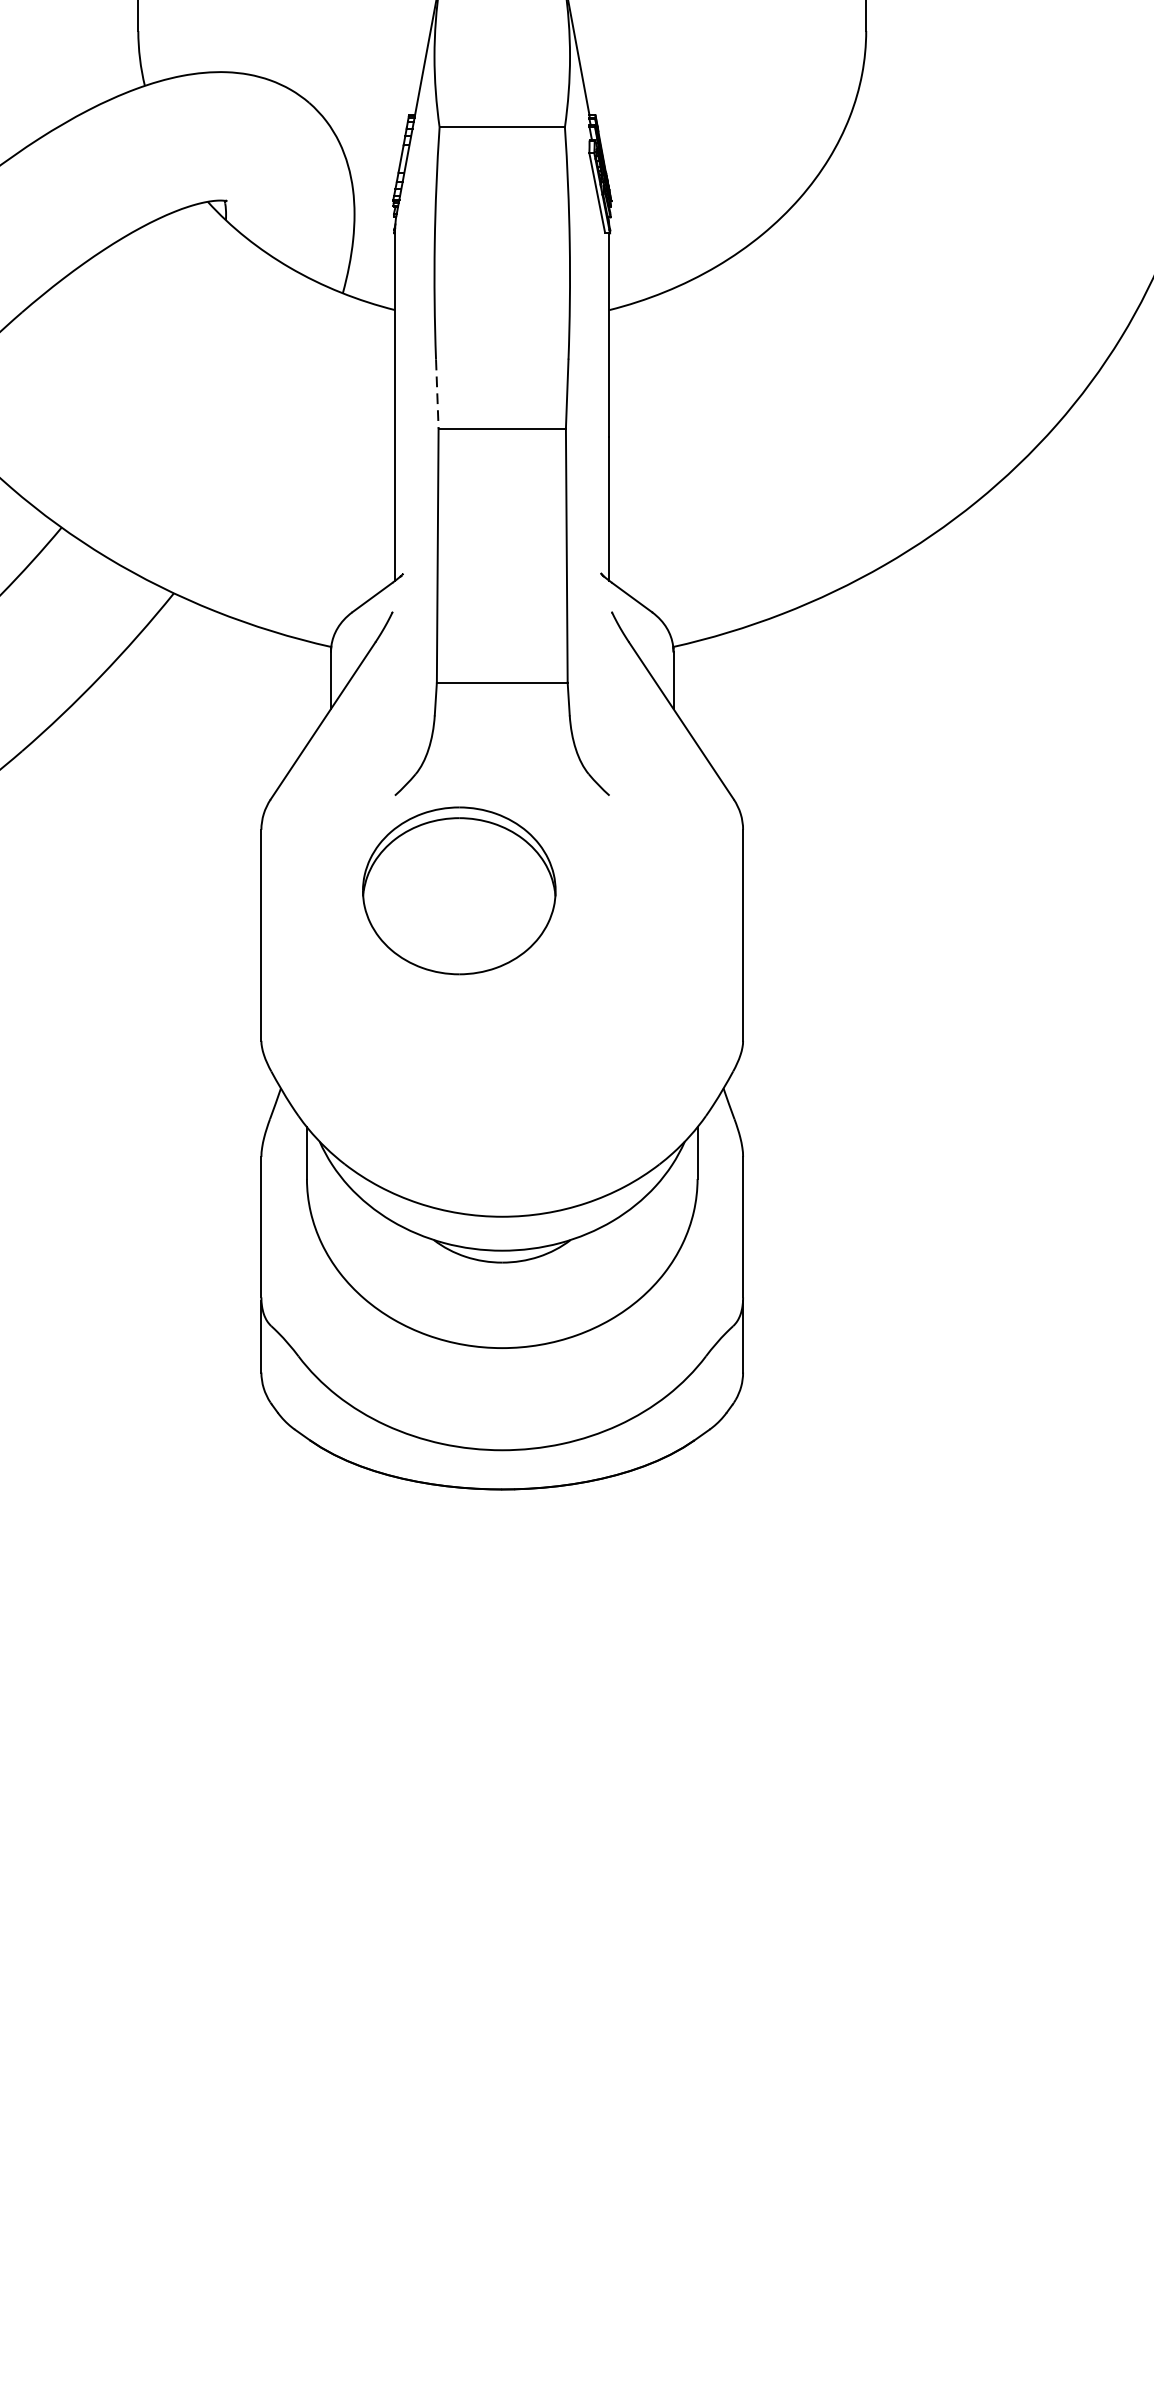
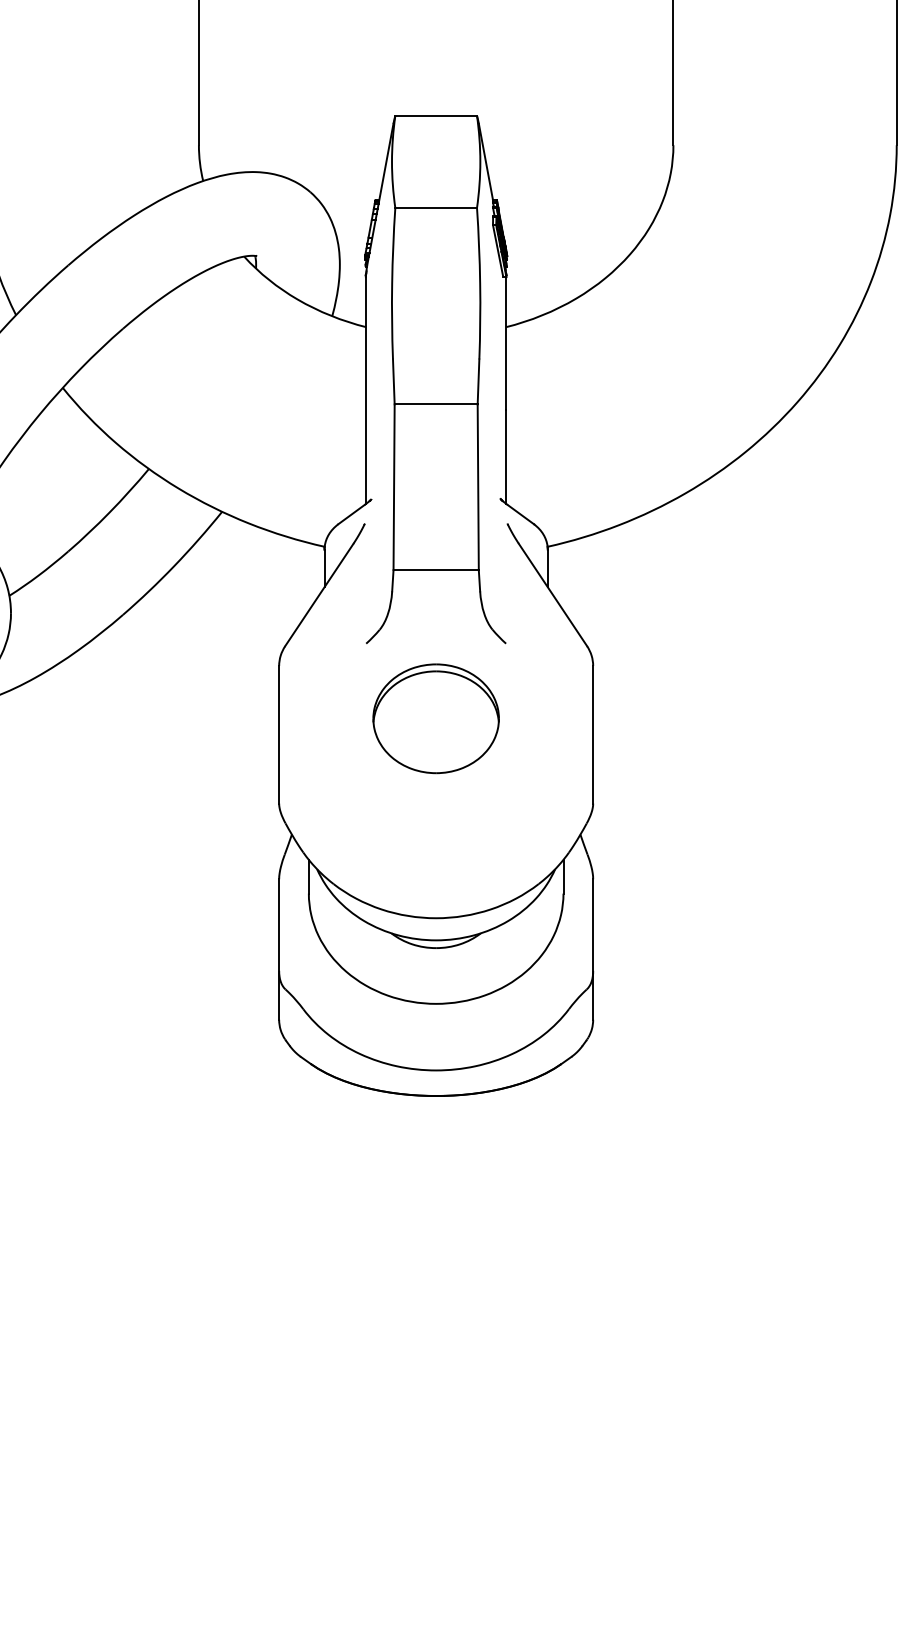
line: (436, 394) -> (393, 382), dashed -> solid
part: (458, 890) -> (435, 718), moved

